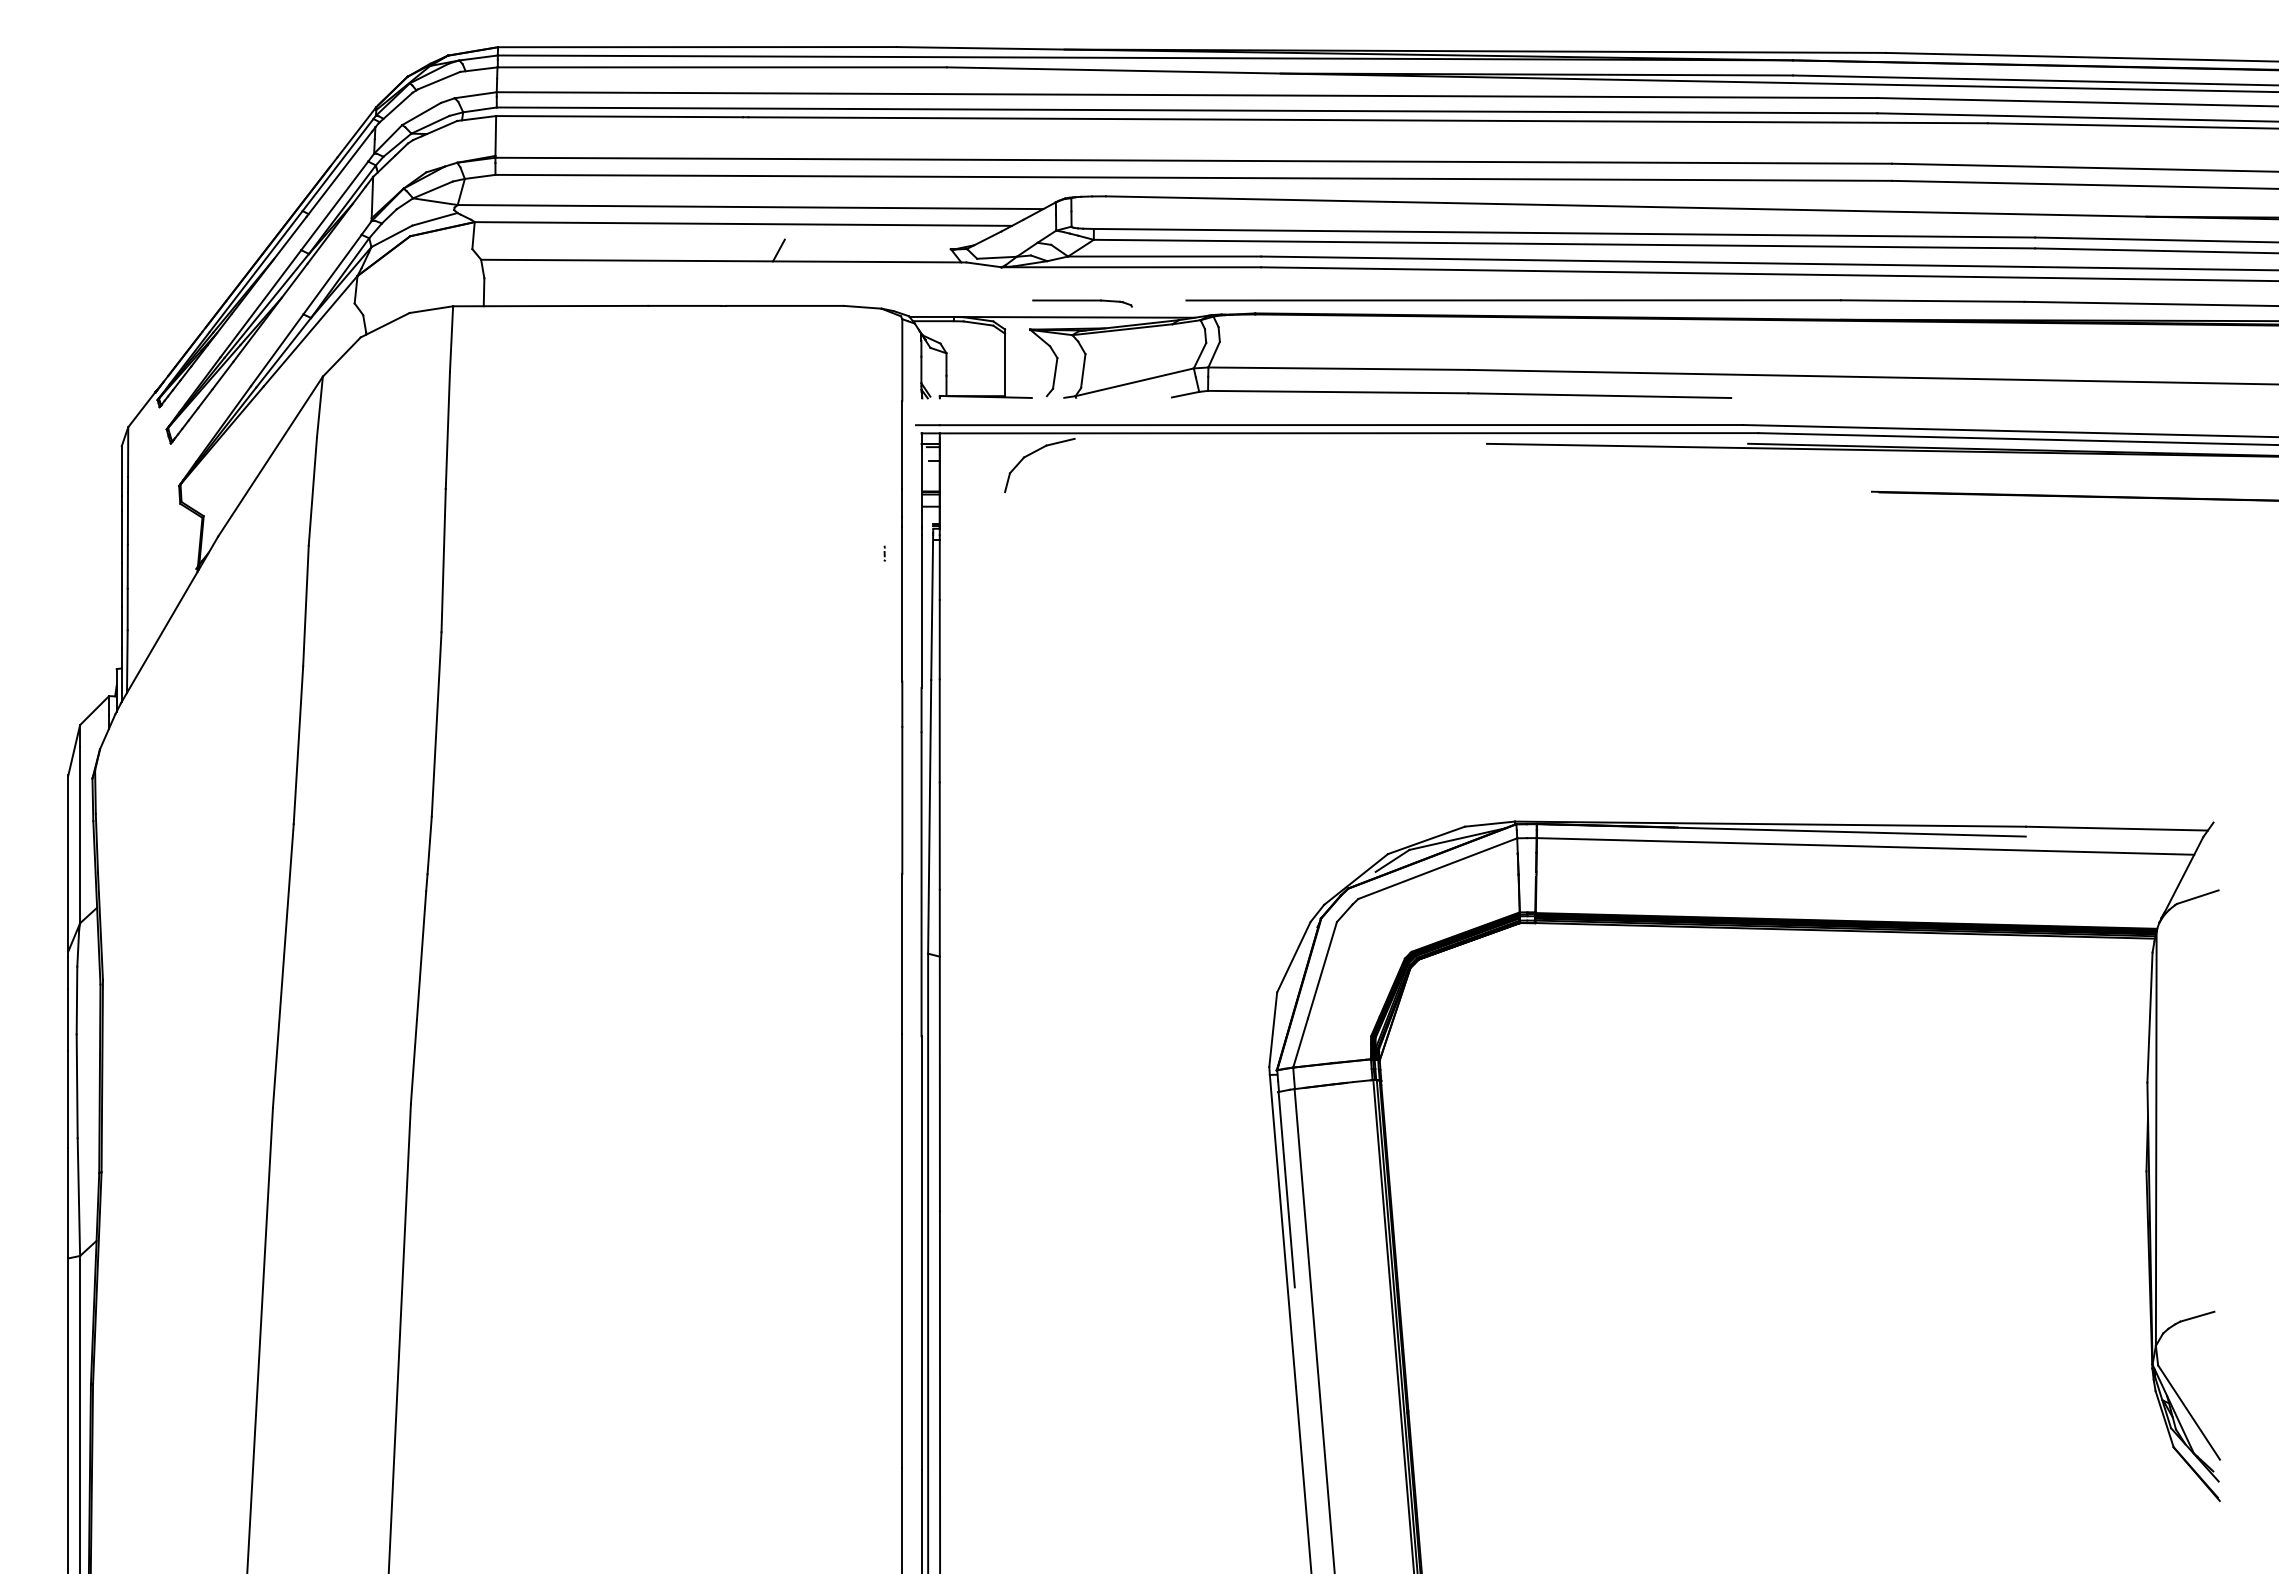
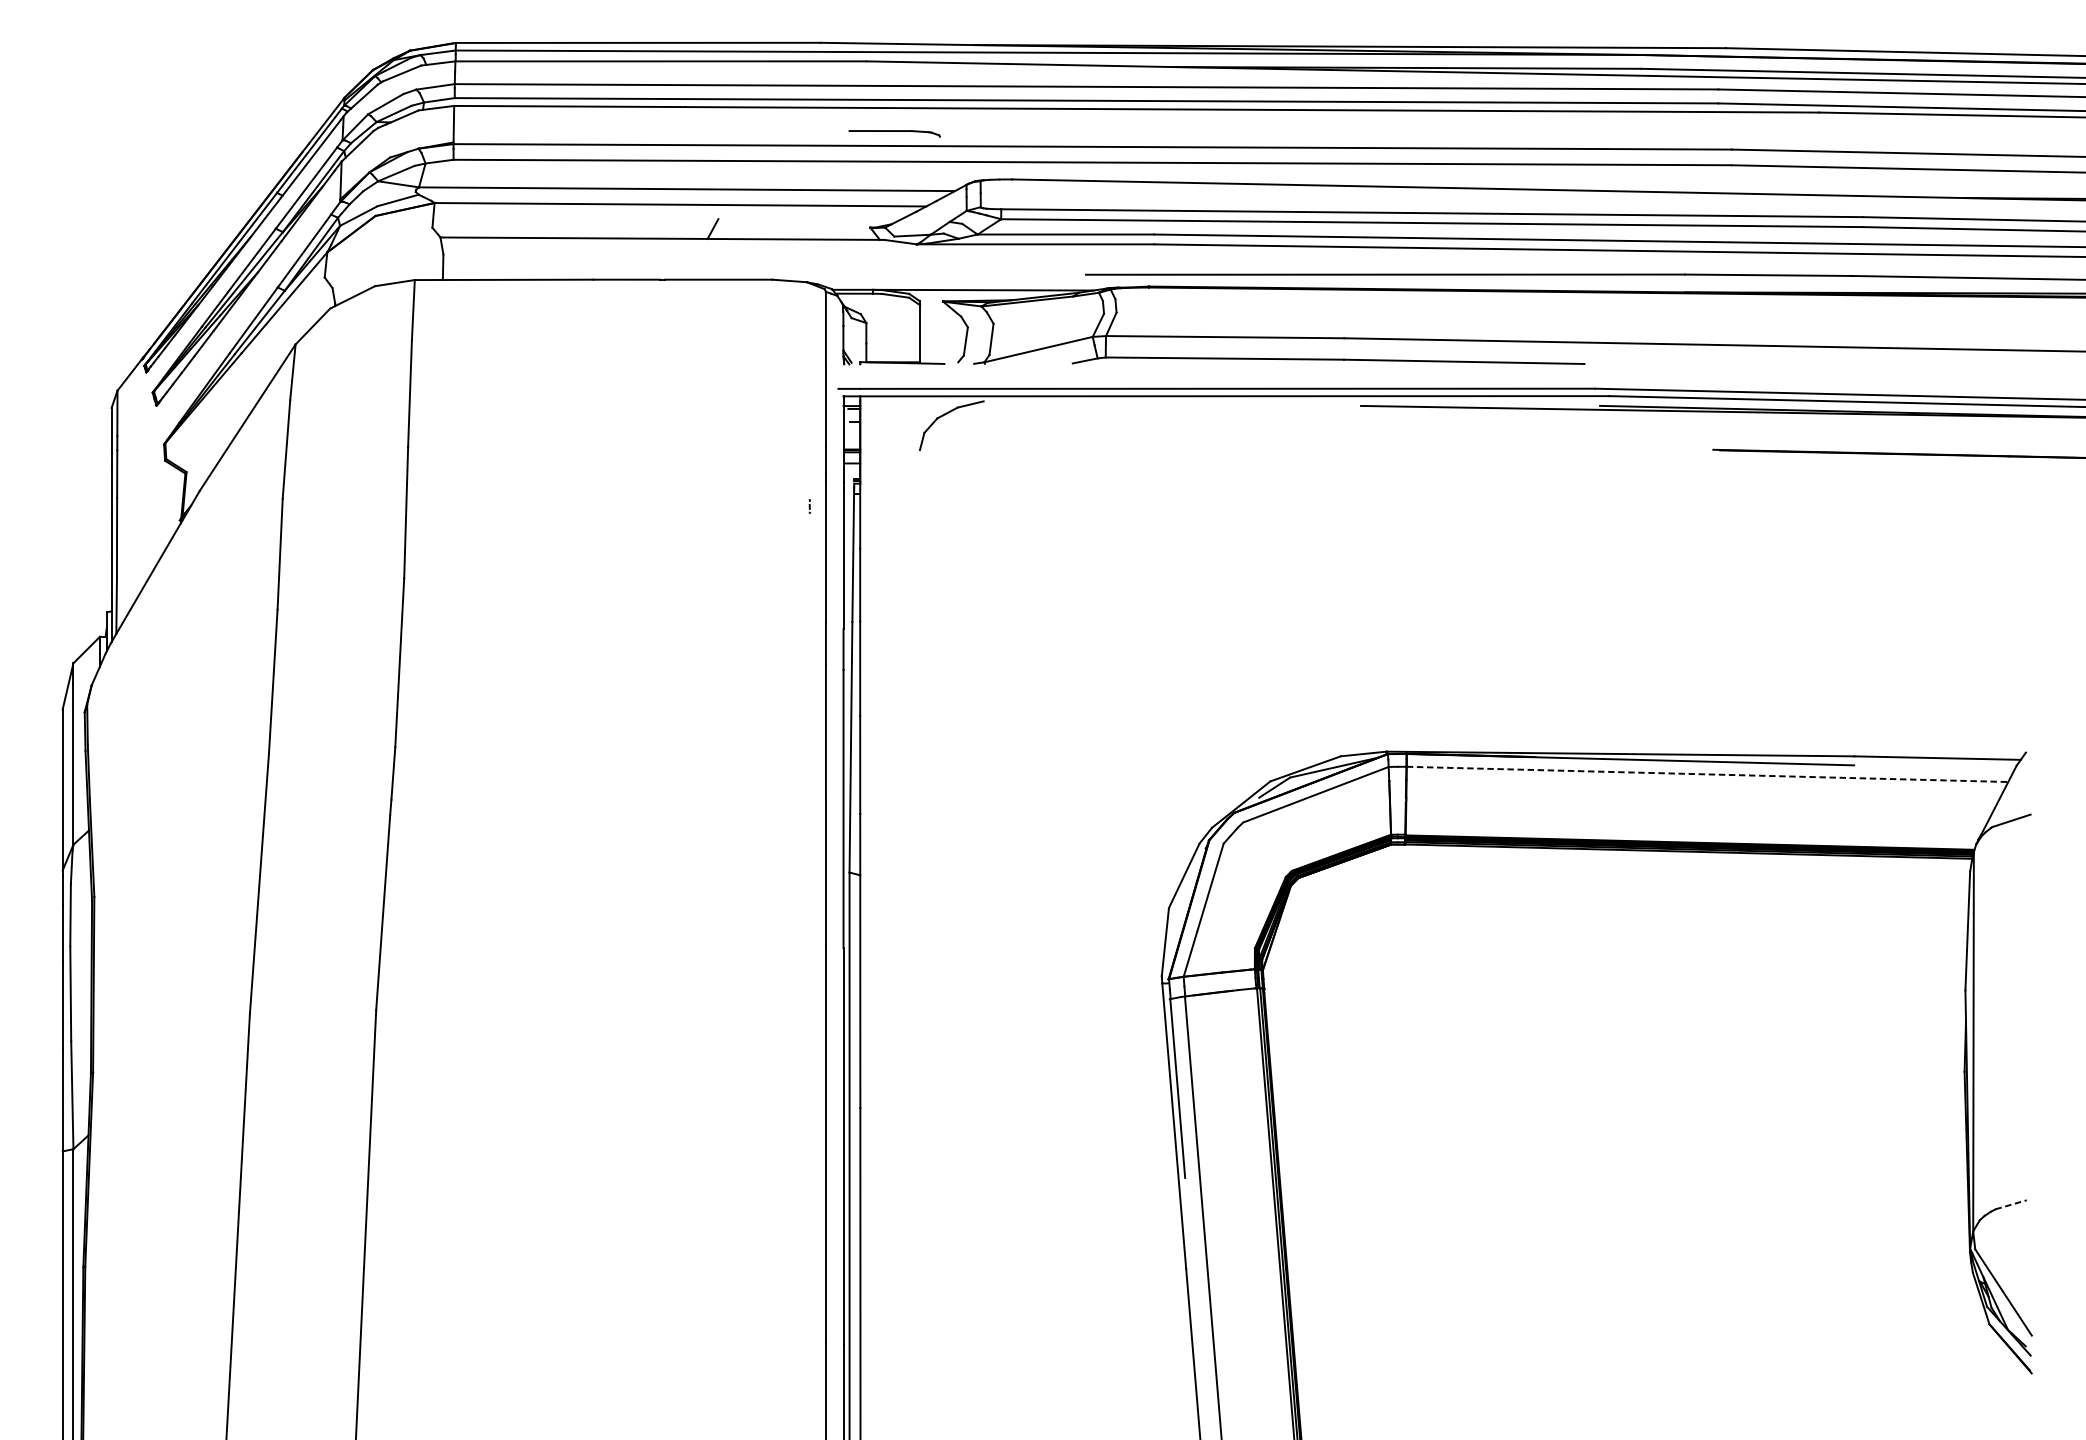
part: (1082, 303) -> (894, 133), moved
line: (1865, 846) -> (1707, 774), solid -> dashed
line: (2197, 1316) -> (2011, 1204), solid -> dashed

